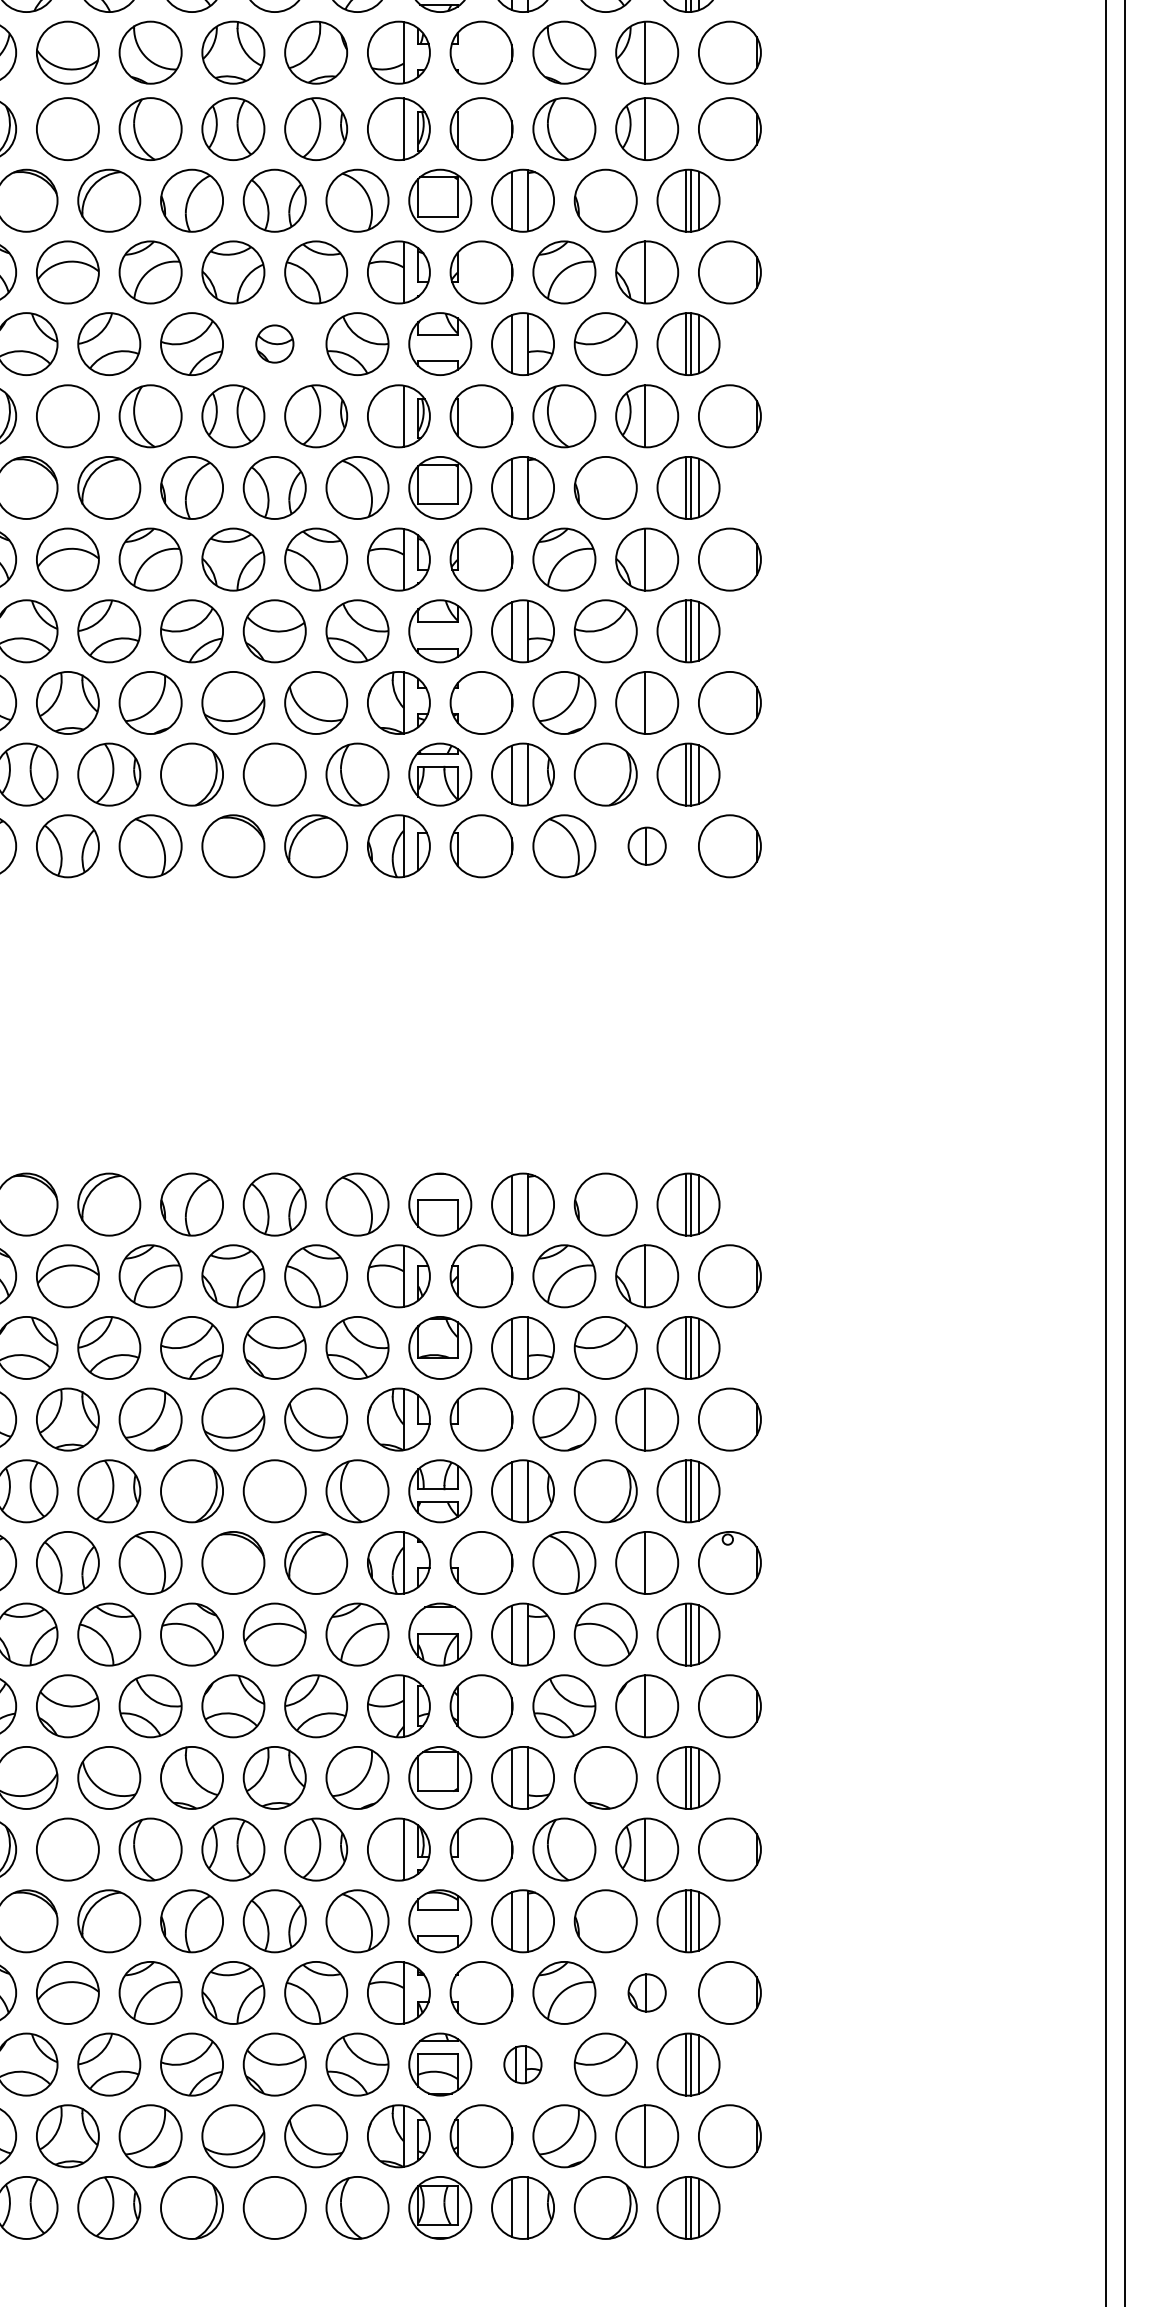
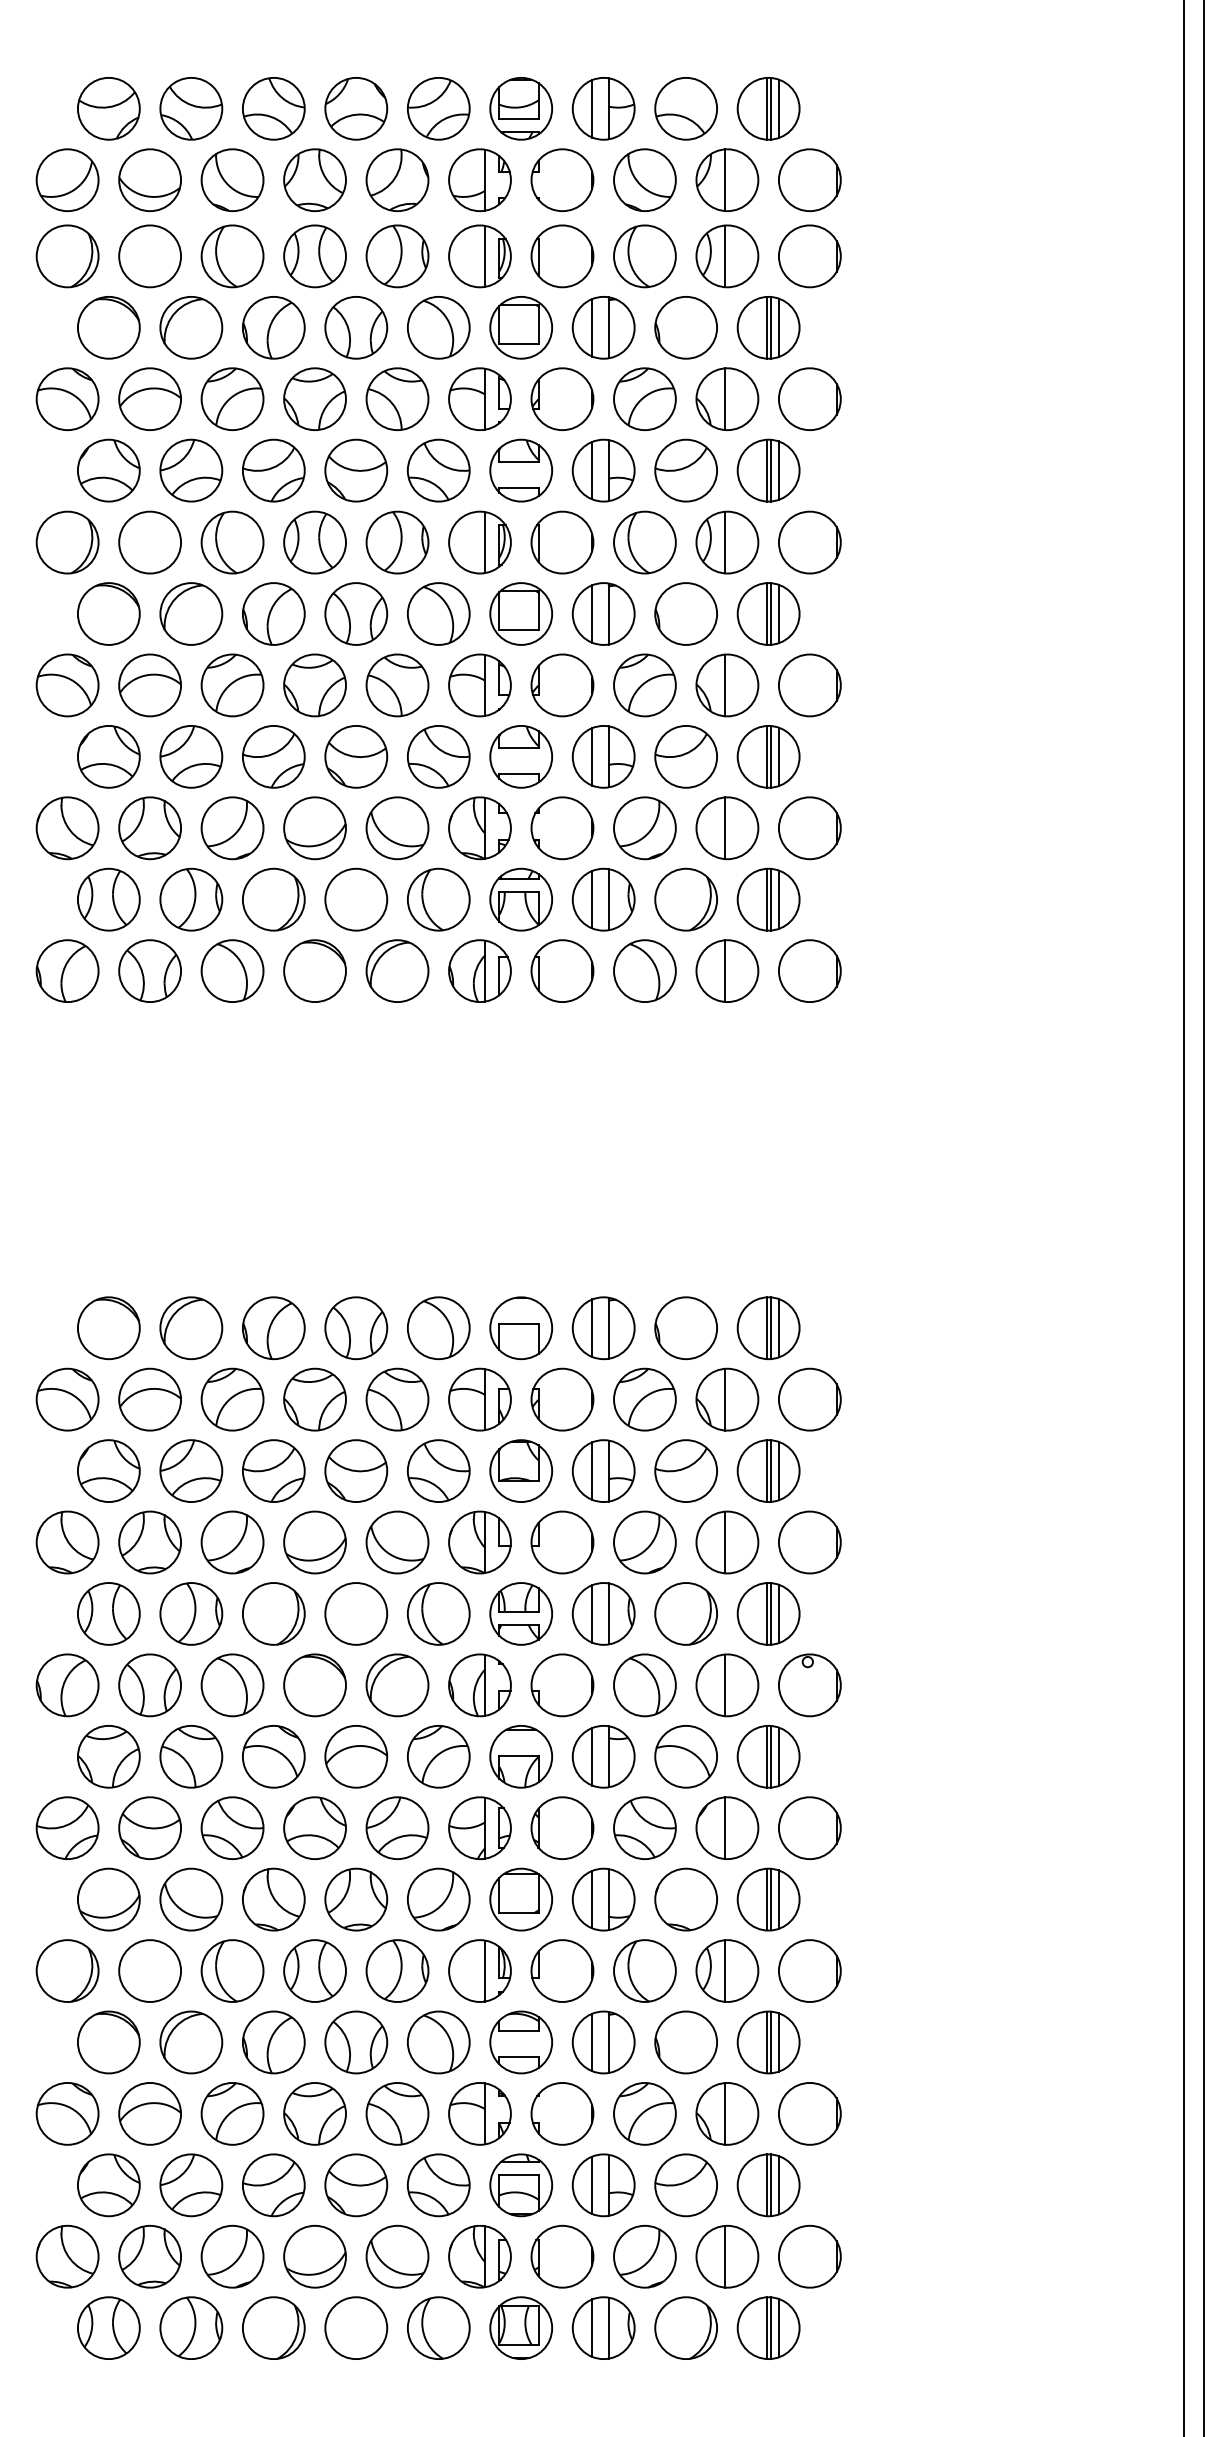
part: (274, 343) -> (356, 470), size x1.67
part: (647, 845) -> (727, 970), size x1.67
part: (647, 1992) -> (727, 2113), size x1.67
part: (522, 2064) -> (603, 2185), size x1.67

